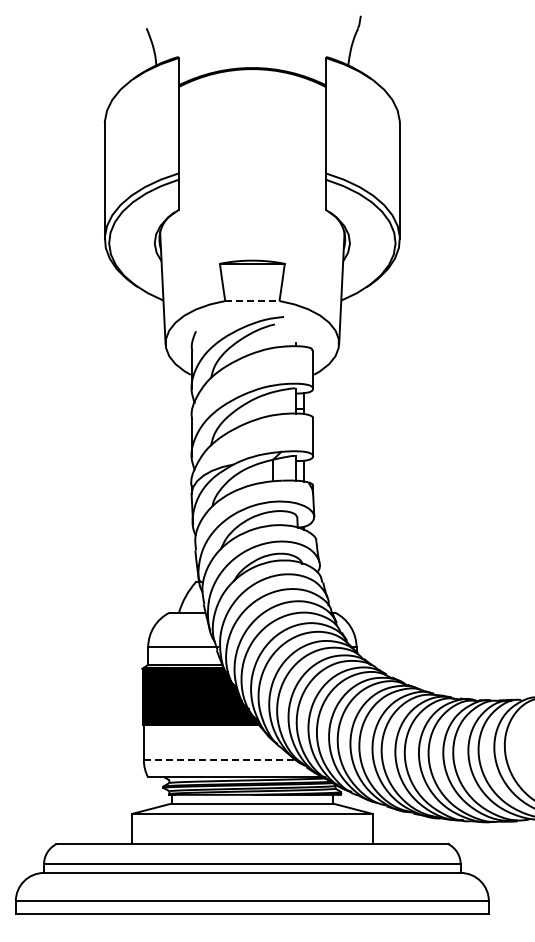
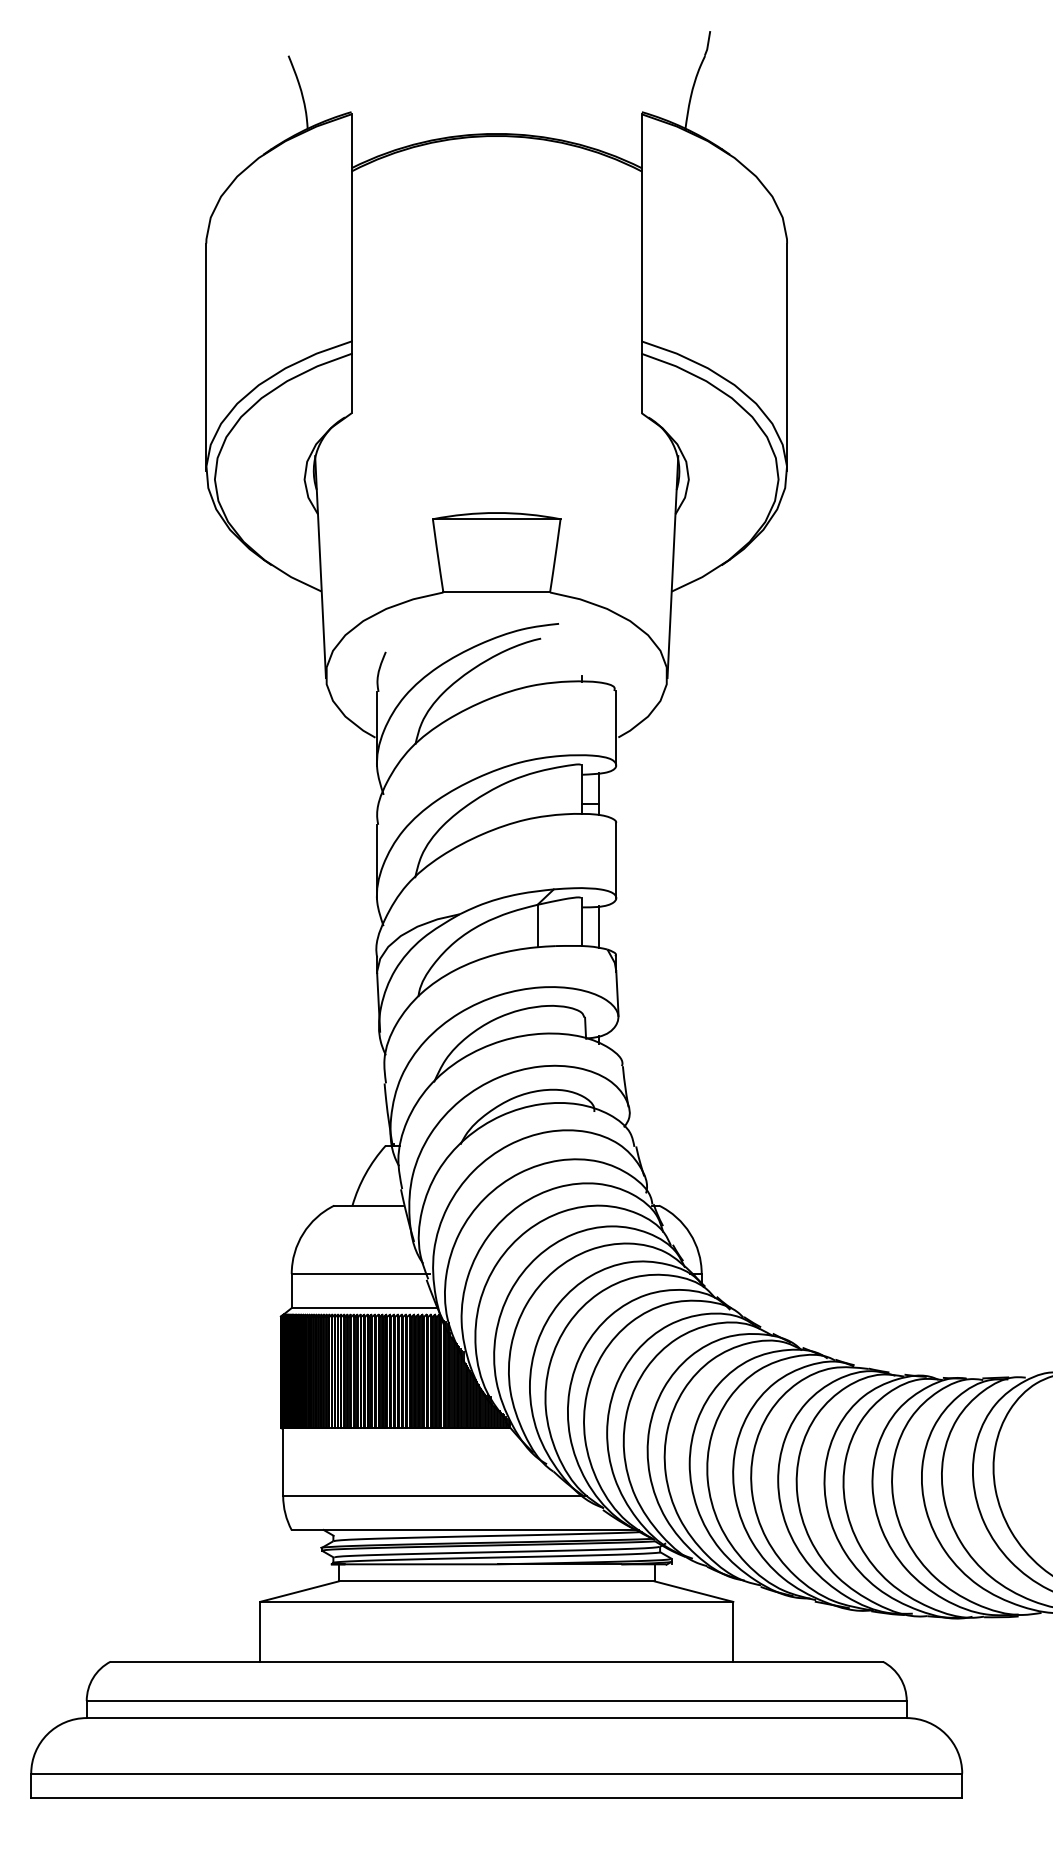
line: (252, 301) -> (496, 593), dashed -> solid
line: (221, 760) -> (435, 1496), dashed -> solid

